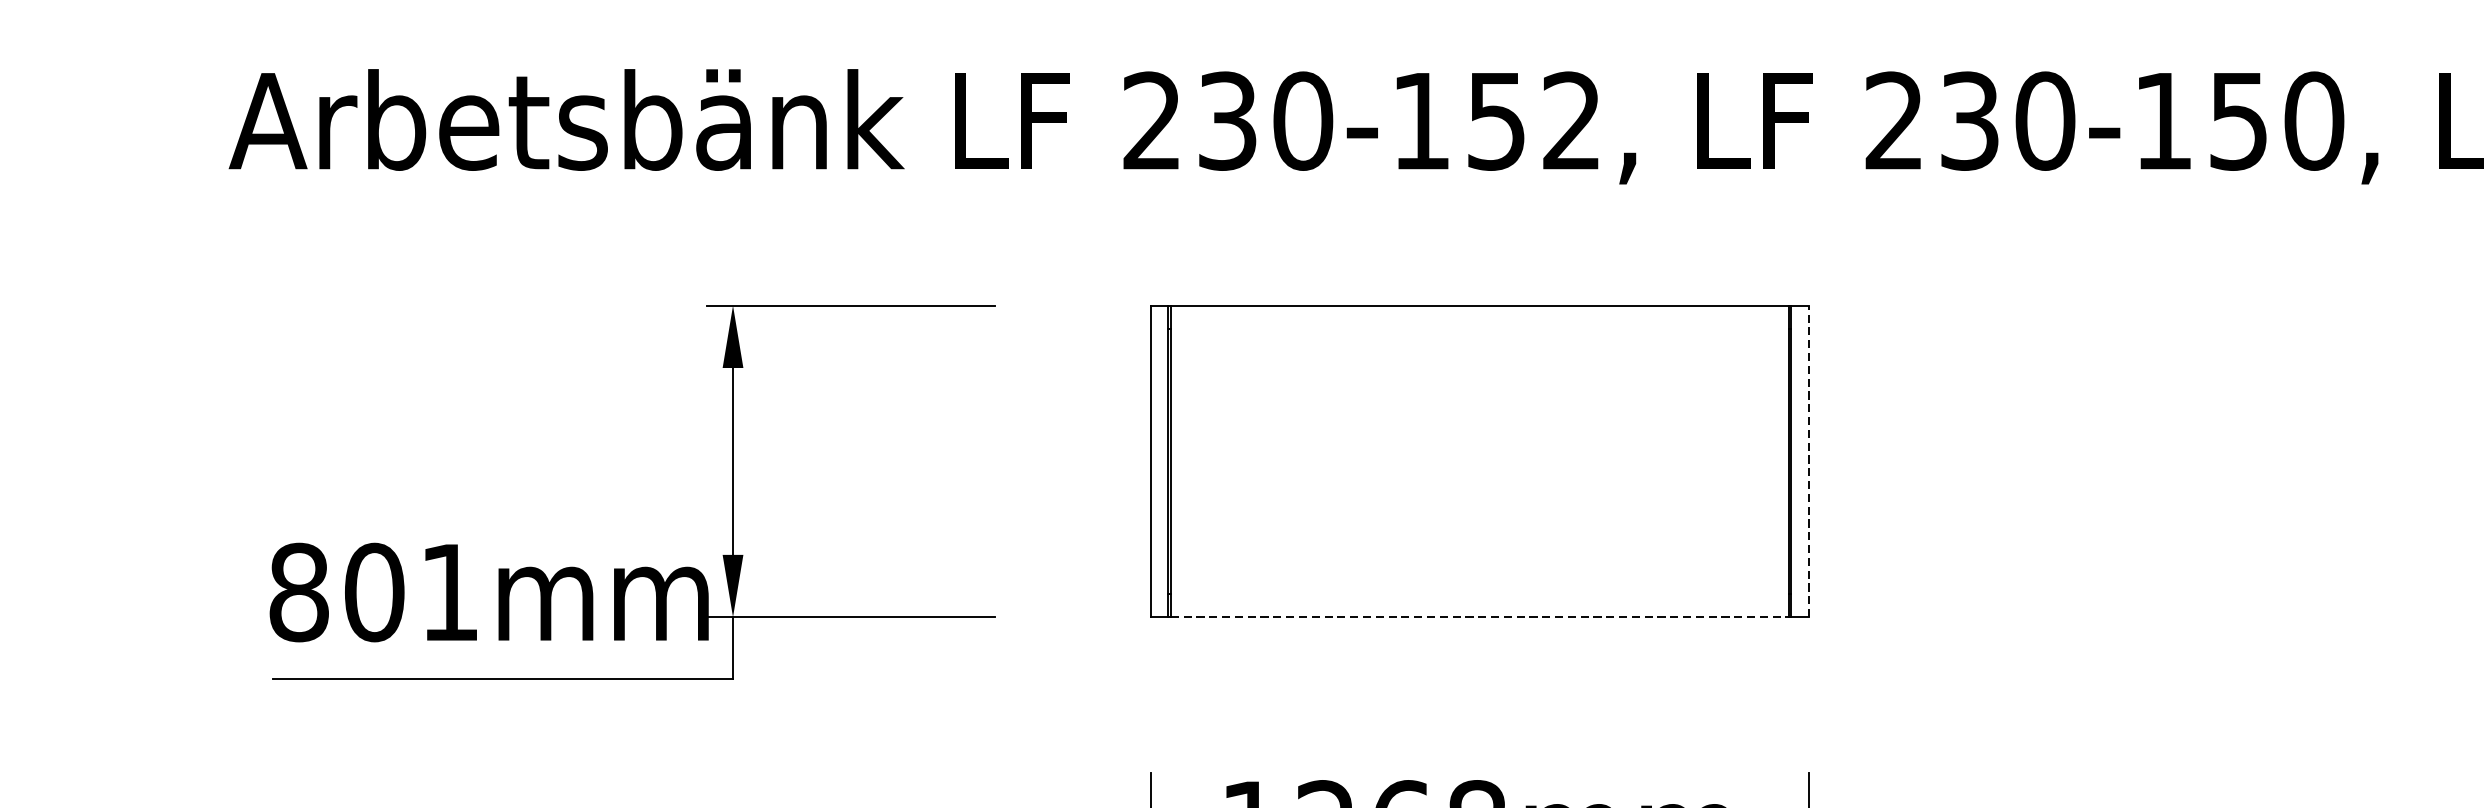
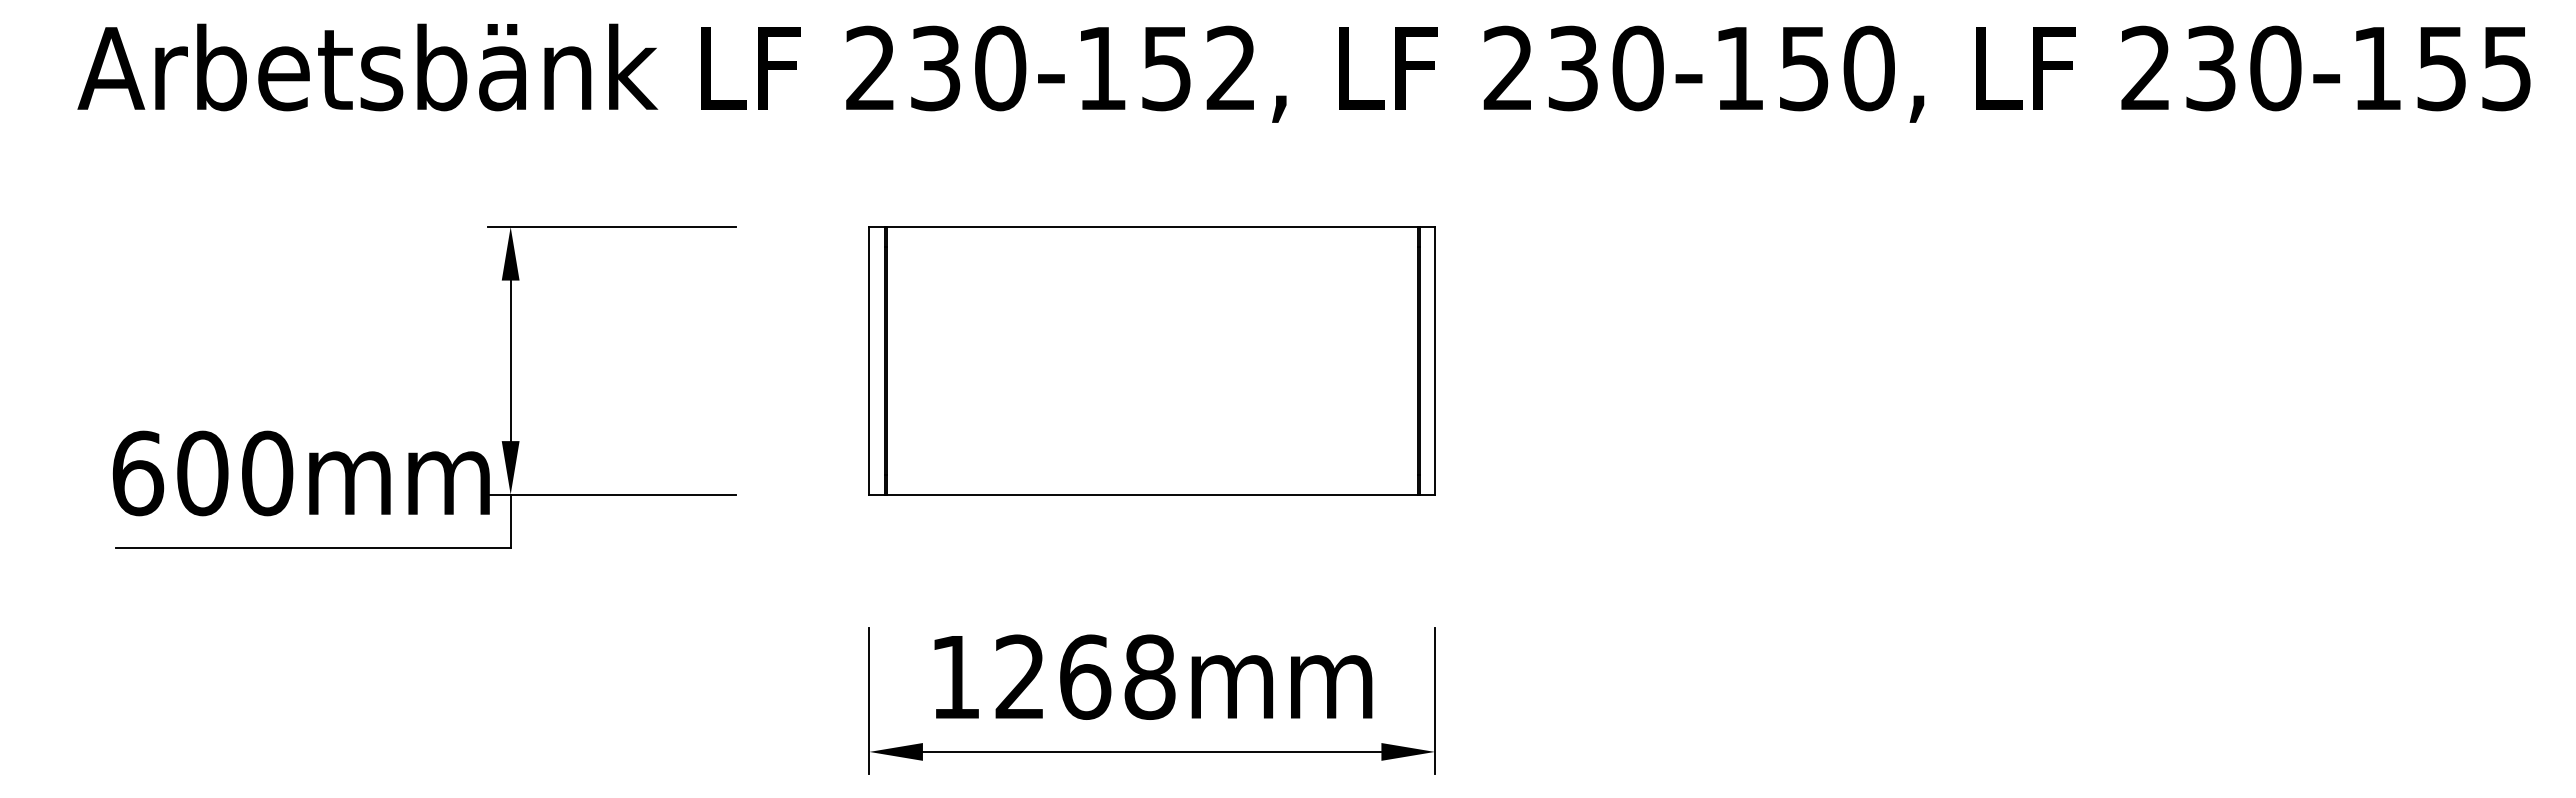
line: (1808, 461) -> (1434, 360), dashed -> solid
text: (374, 592) -> (202, 473), 801mm -> 600mm
line: (1480, 617) -> (1152, 494), dashed -> solid

